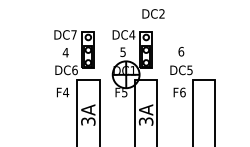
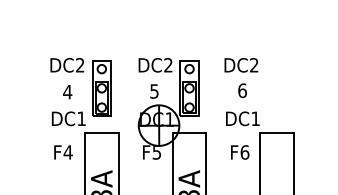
text: (153, 13) -> (241, 64), moved
text: (73, 34) -> (79, 64), DC7 -> DC2
text: (132, 34) -> (168, 64), DC4 -> DC2
text: (74, 70) -> (80, 119), DC6 -> DC1
text: (189, 70) -> (254, 119), DC5 -> DC1

